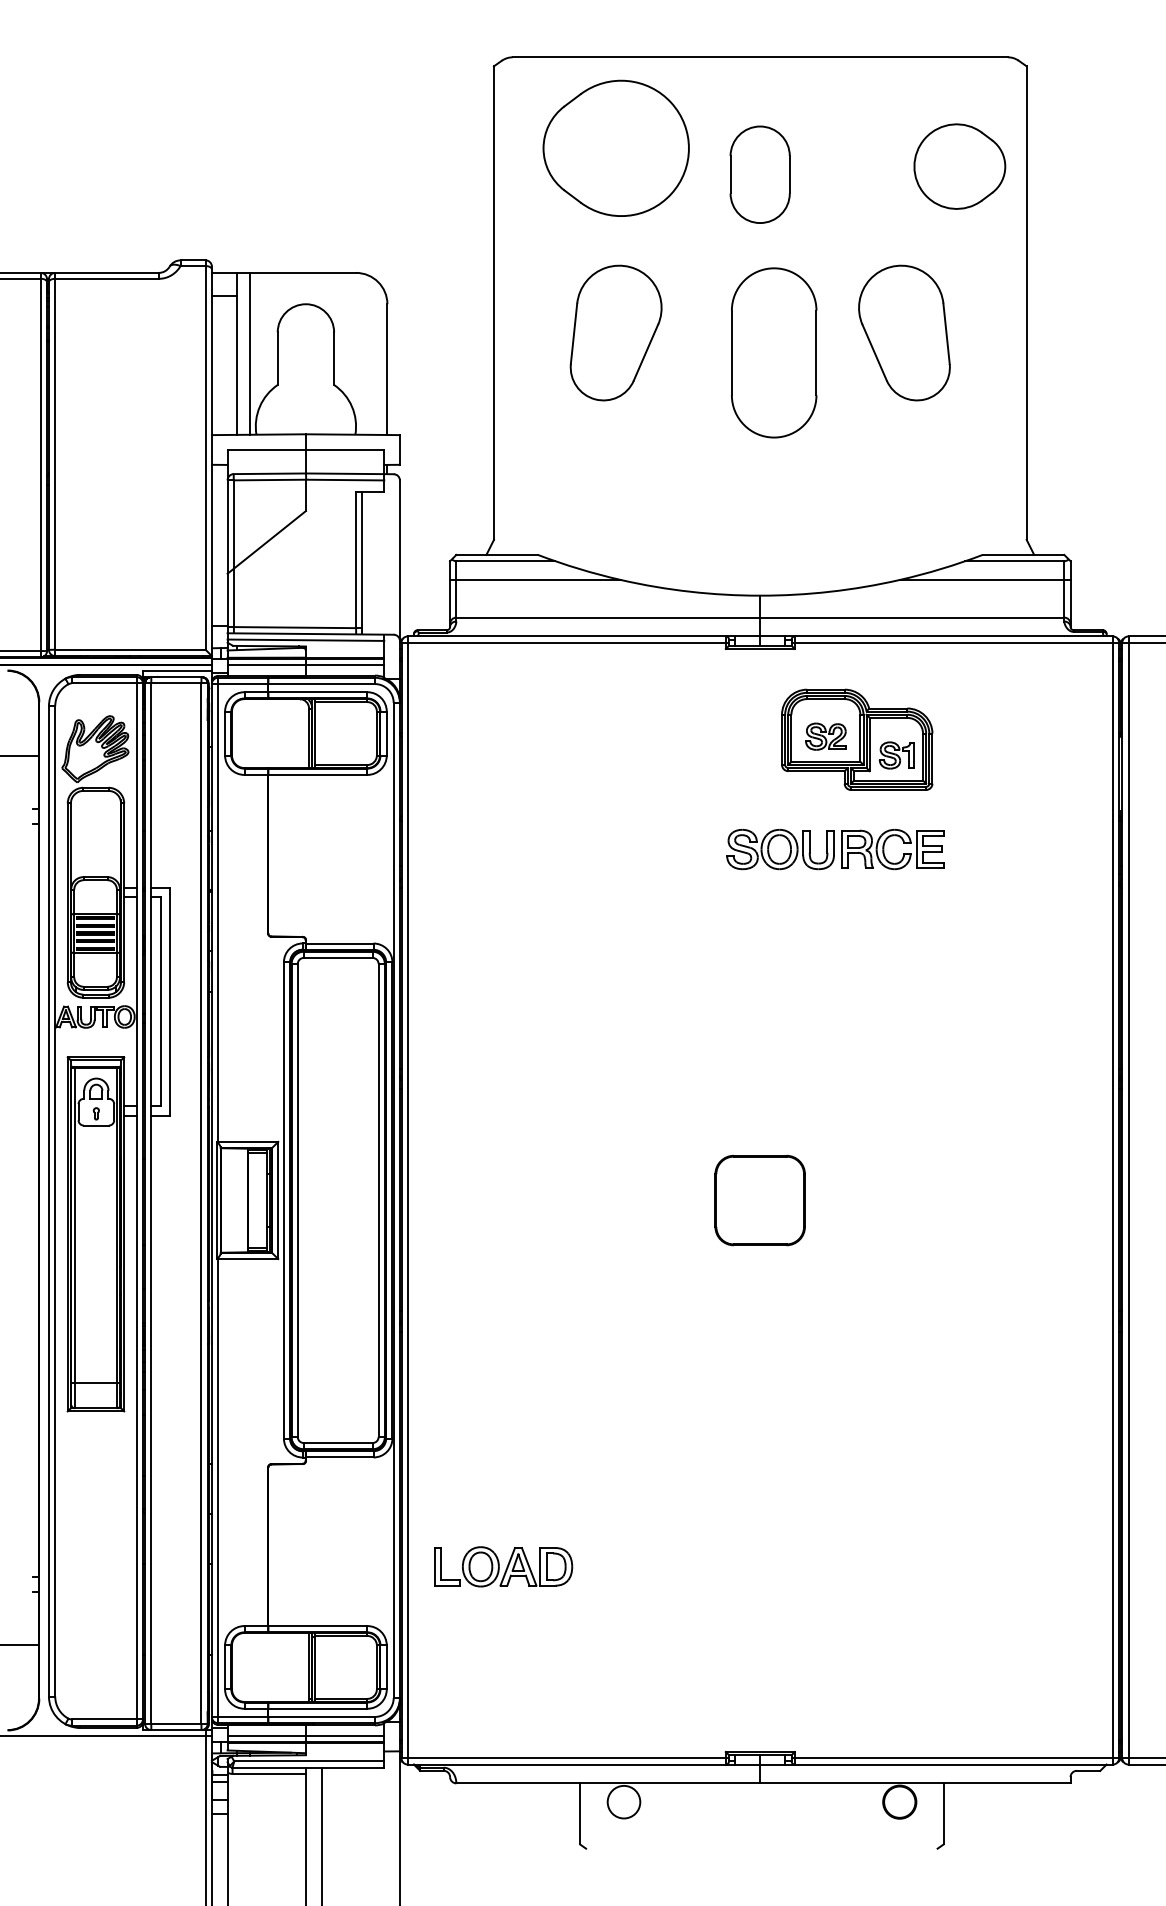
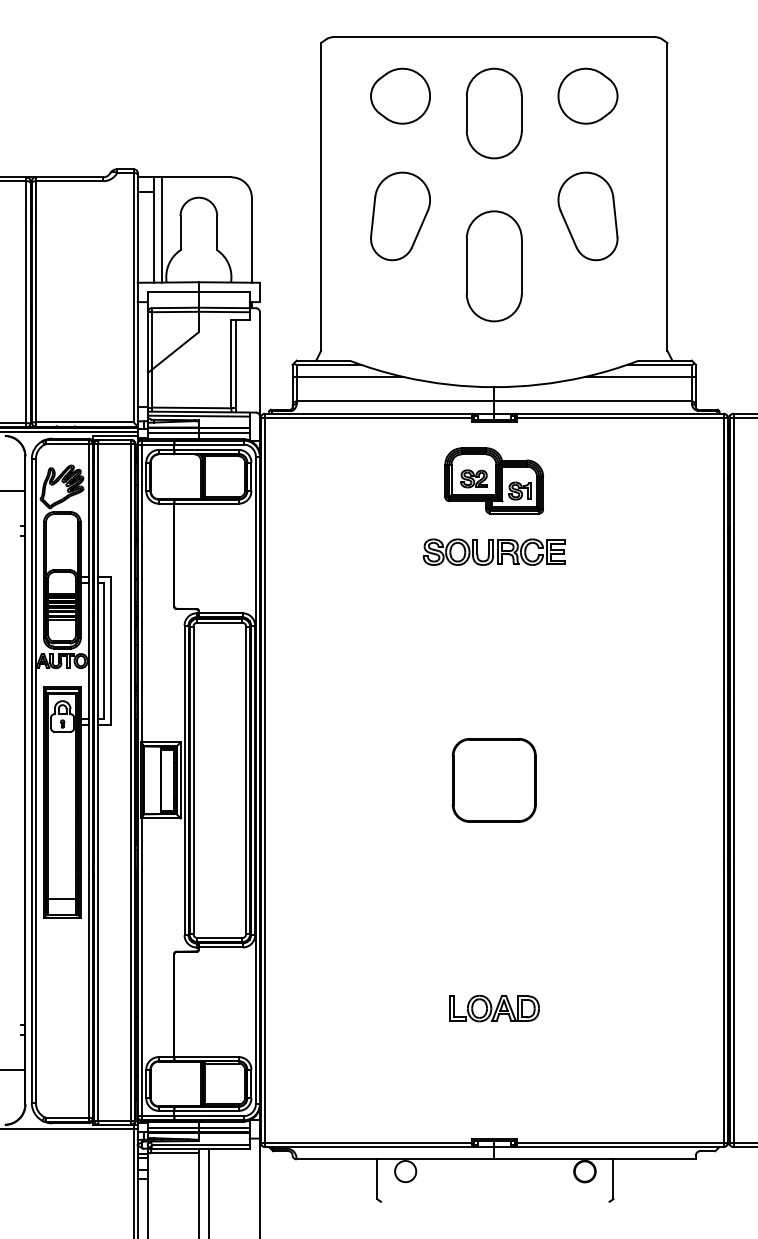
part: (616, 147) -> (400, 95), size x0.62
part: (959, 165) -> (587, 95), moved
part: (759, 174) -> (493, 113), size x1.43
part: (772, 353) -> (493, 266), moved
part: (856, 739) -> (493, 480), moved
part: (834, 848) -> (493, 551), moved
part: (759, 1200) -> (493, 780), size x1.43
part: (503, 1566) -> (494, 1008), moved

